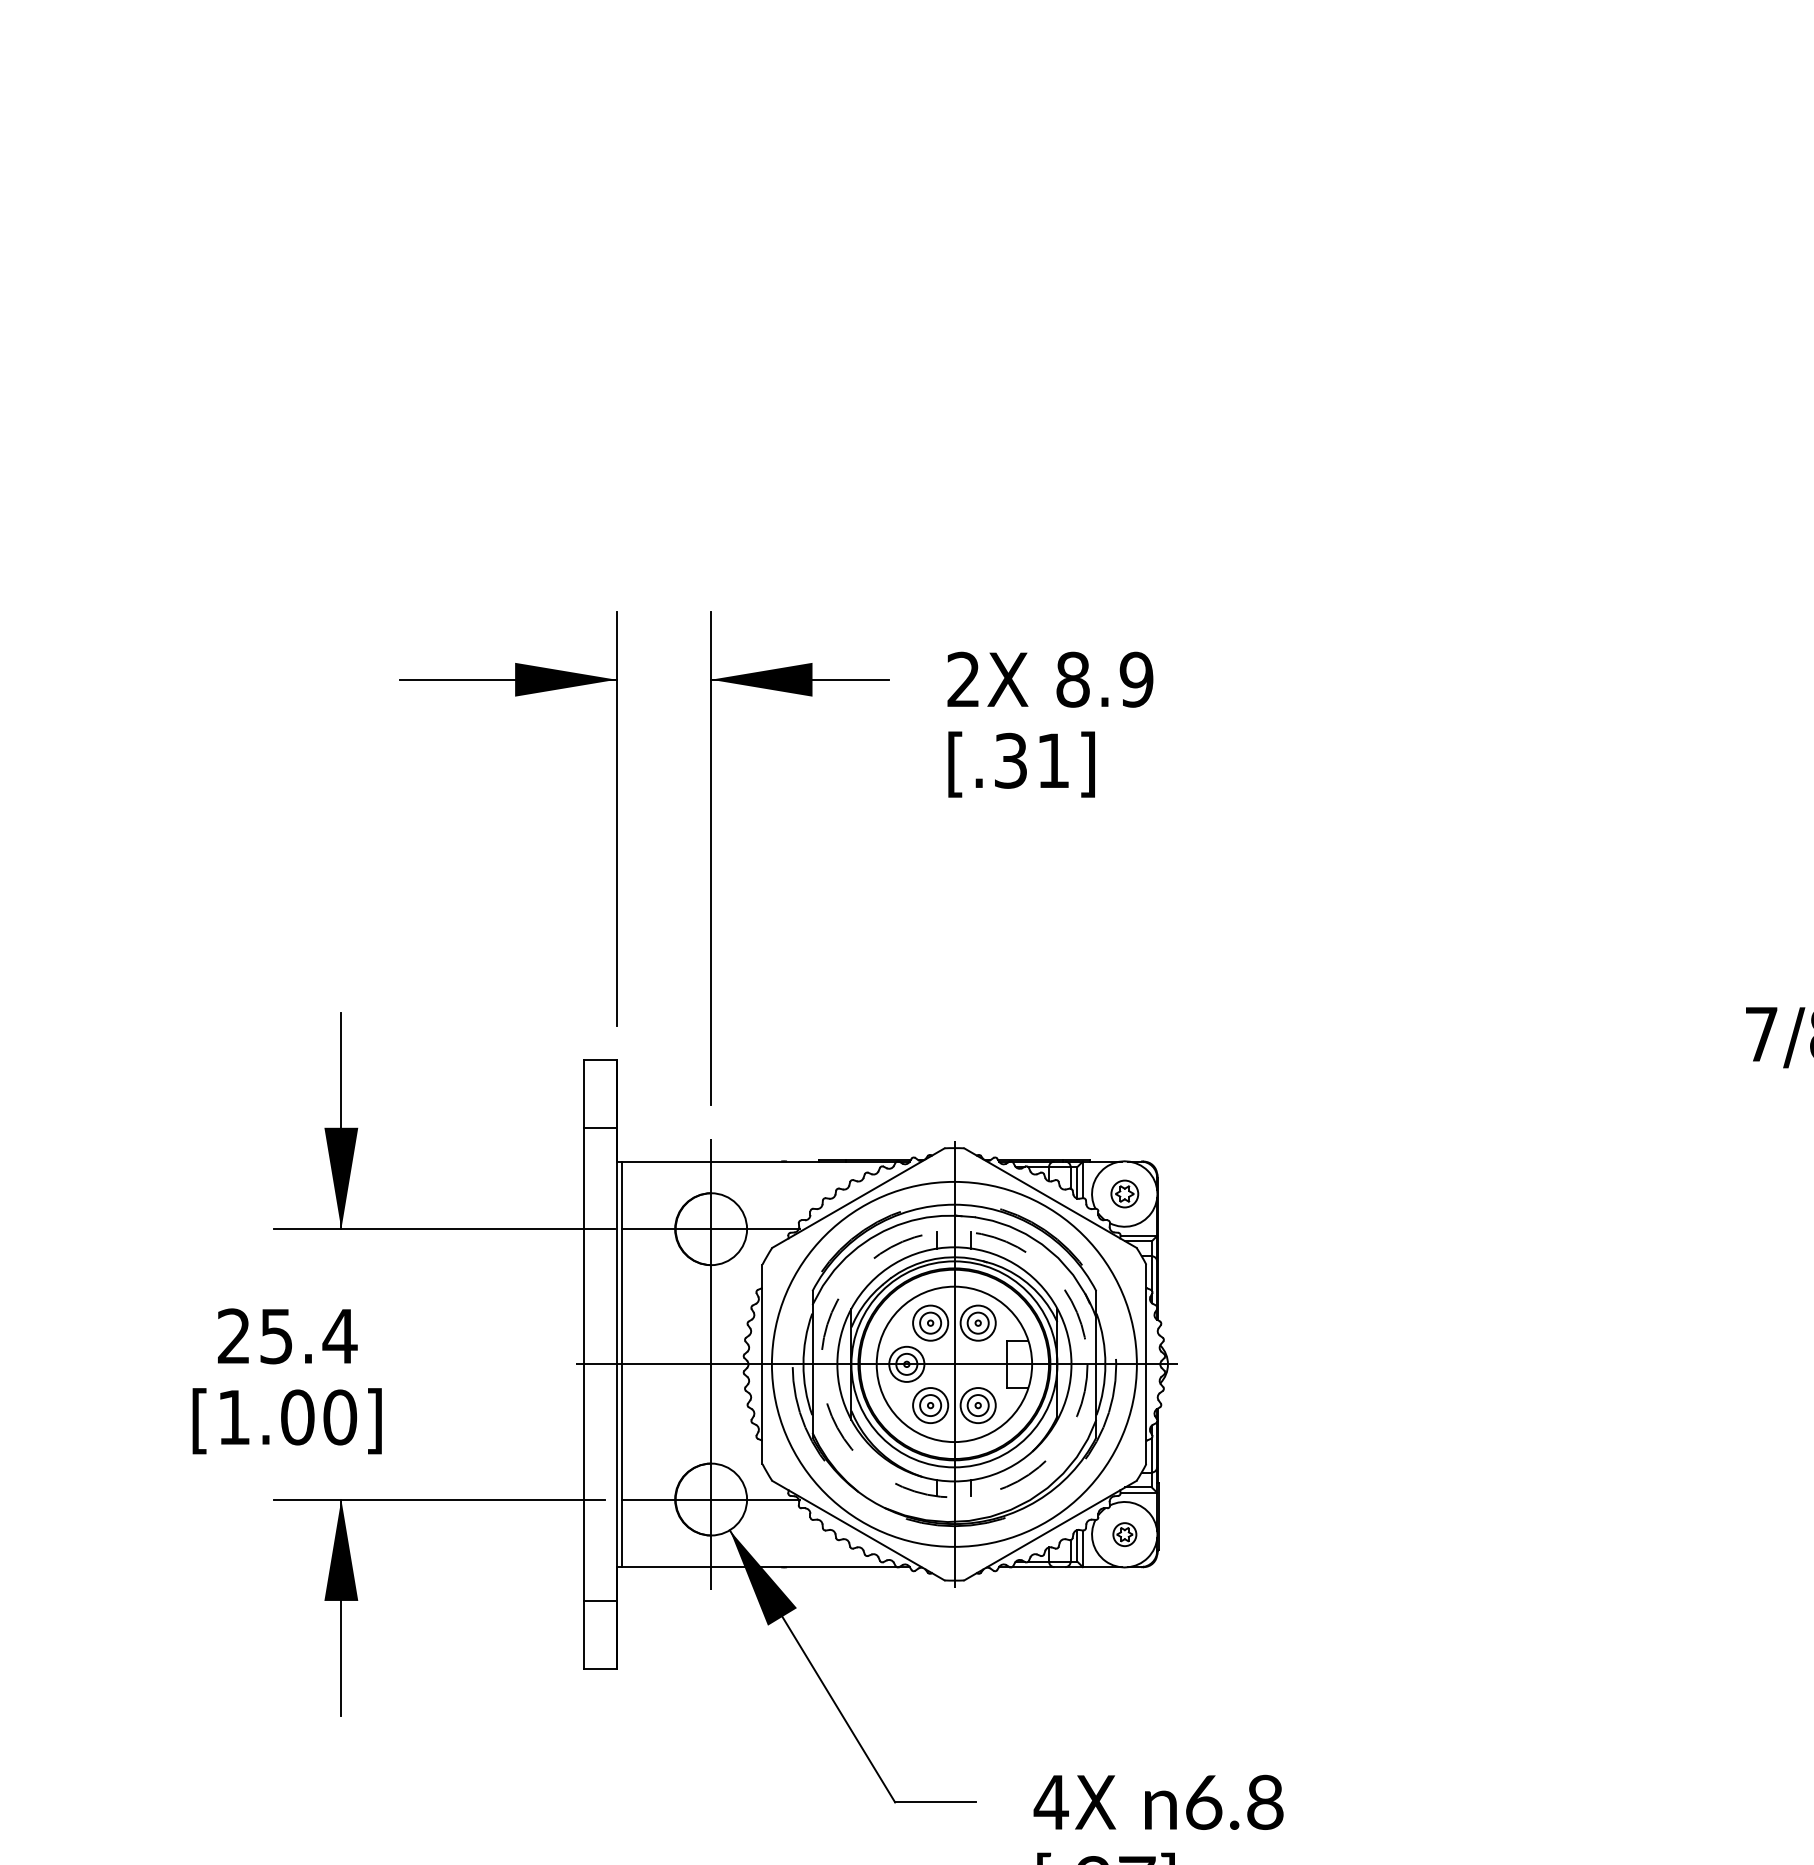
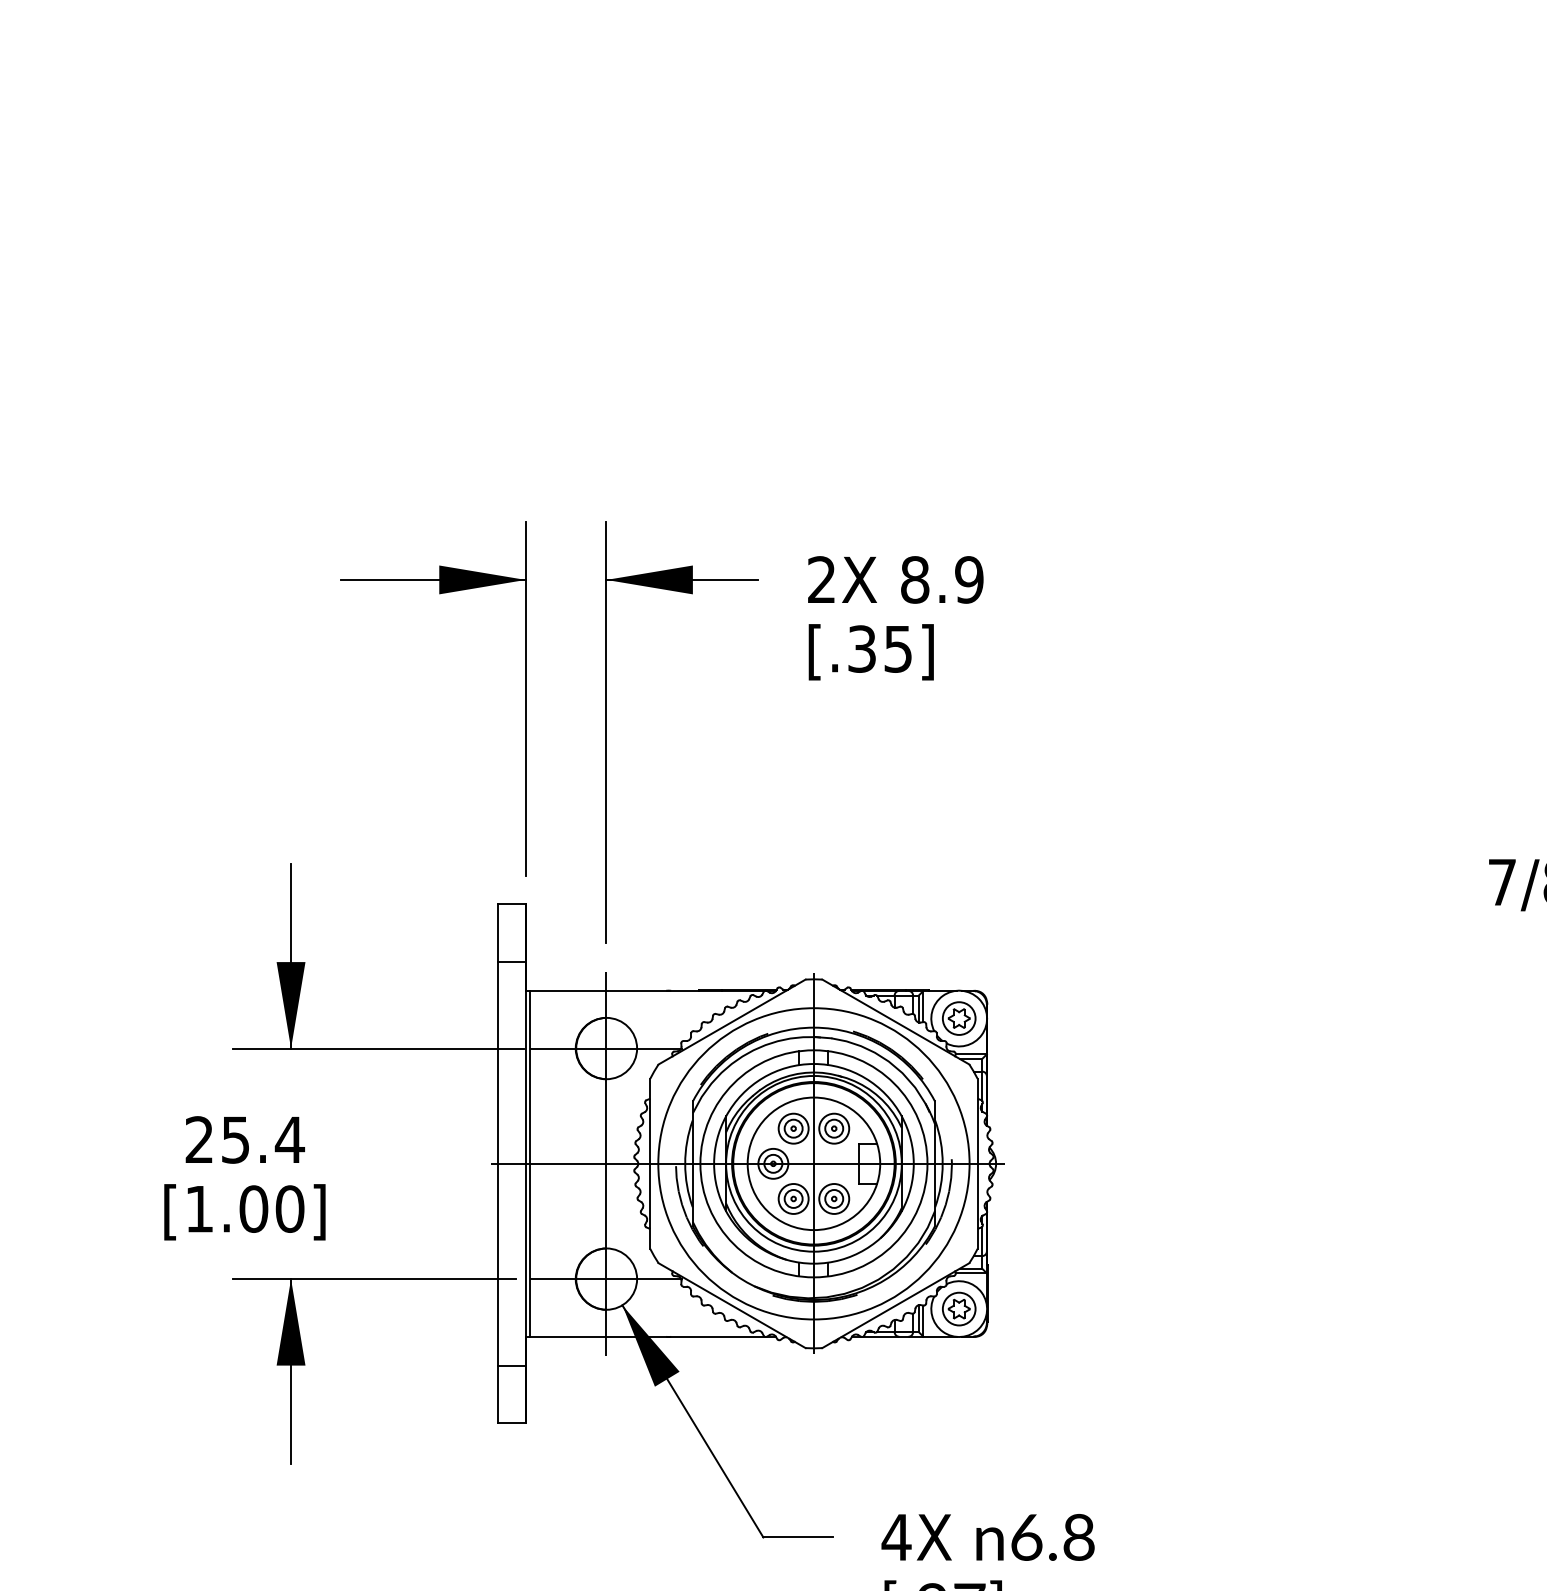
text: (1052, 761) -> (897, 649), [.31] -> [.35]
part: (1125, 1193) -> (959, 1018), size x1.43
circle: (953, 1363) -> (813, 1163), dashed -> solid
part: (1125, 1533) -> (959, 1308), size x1.67

